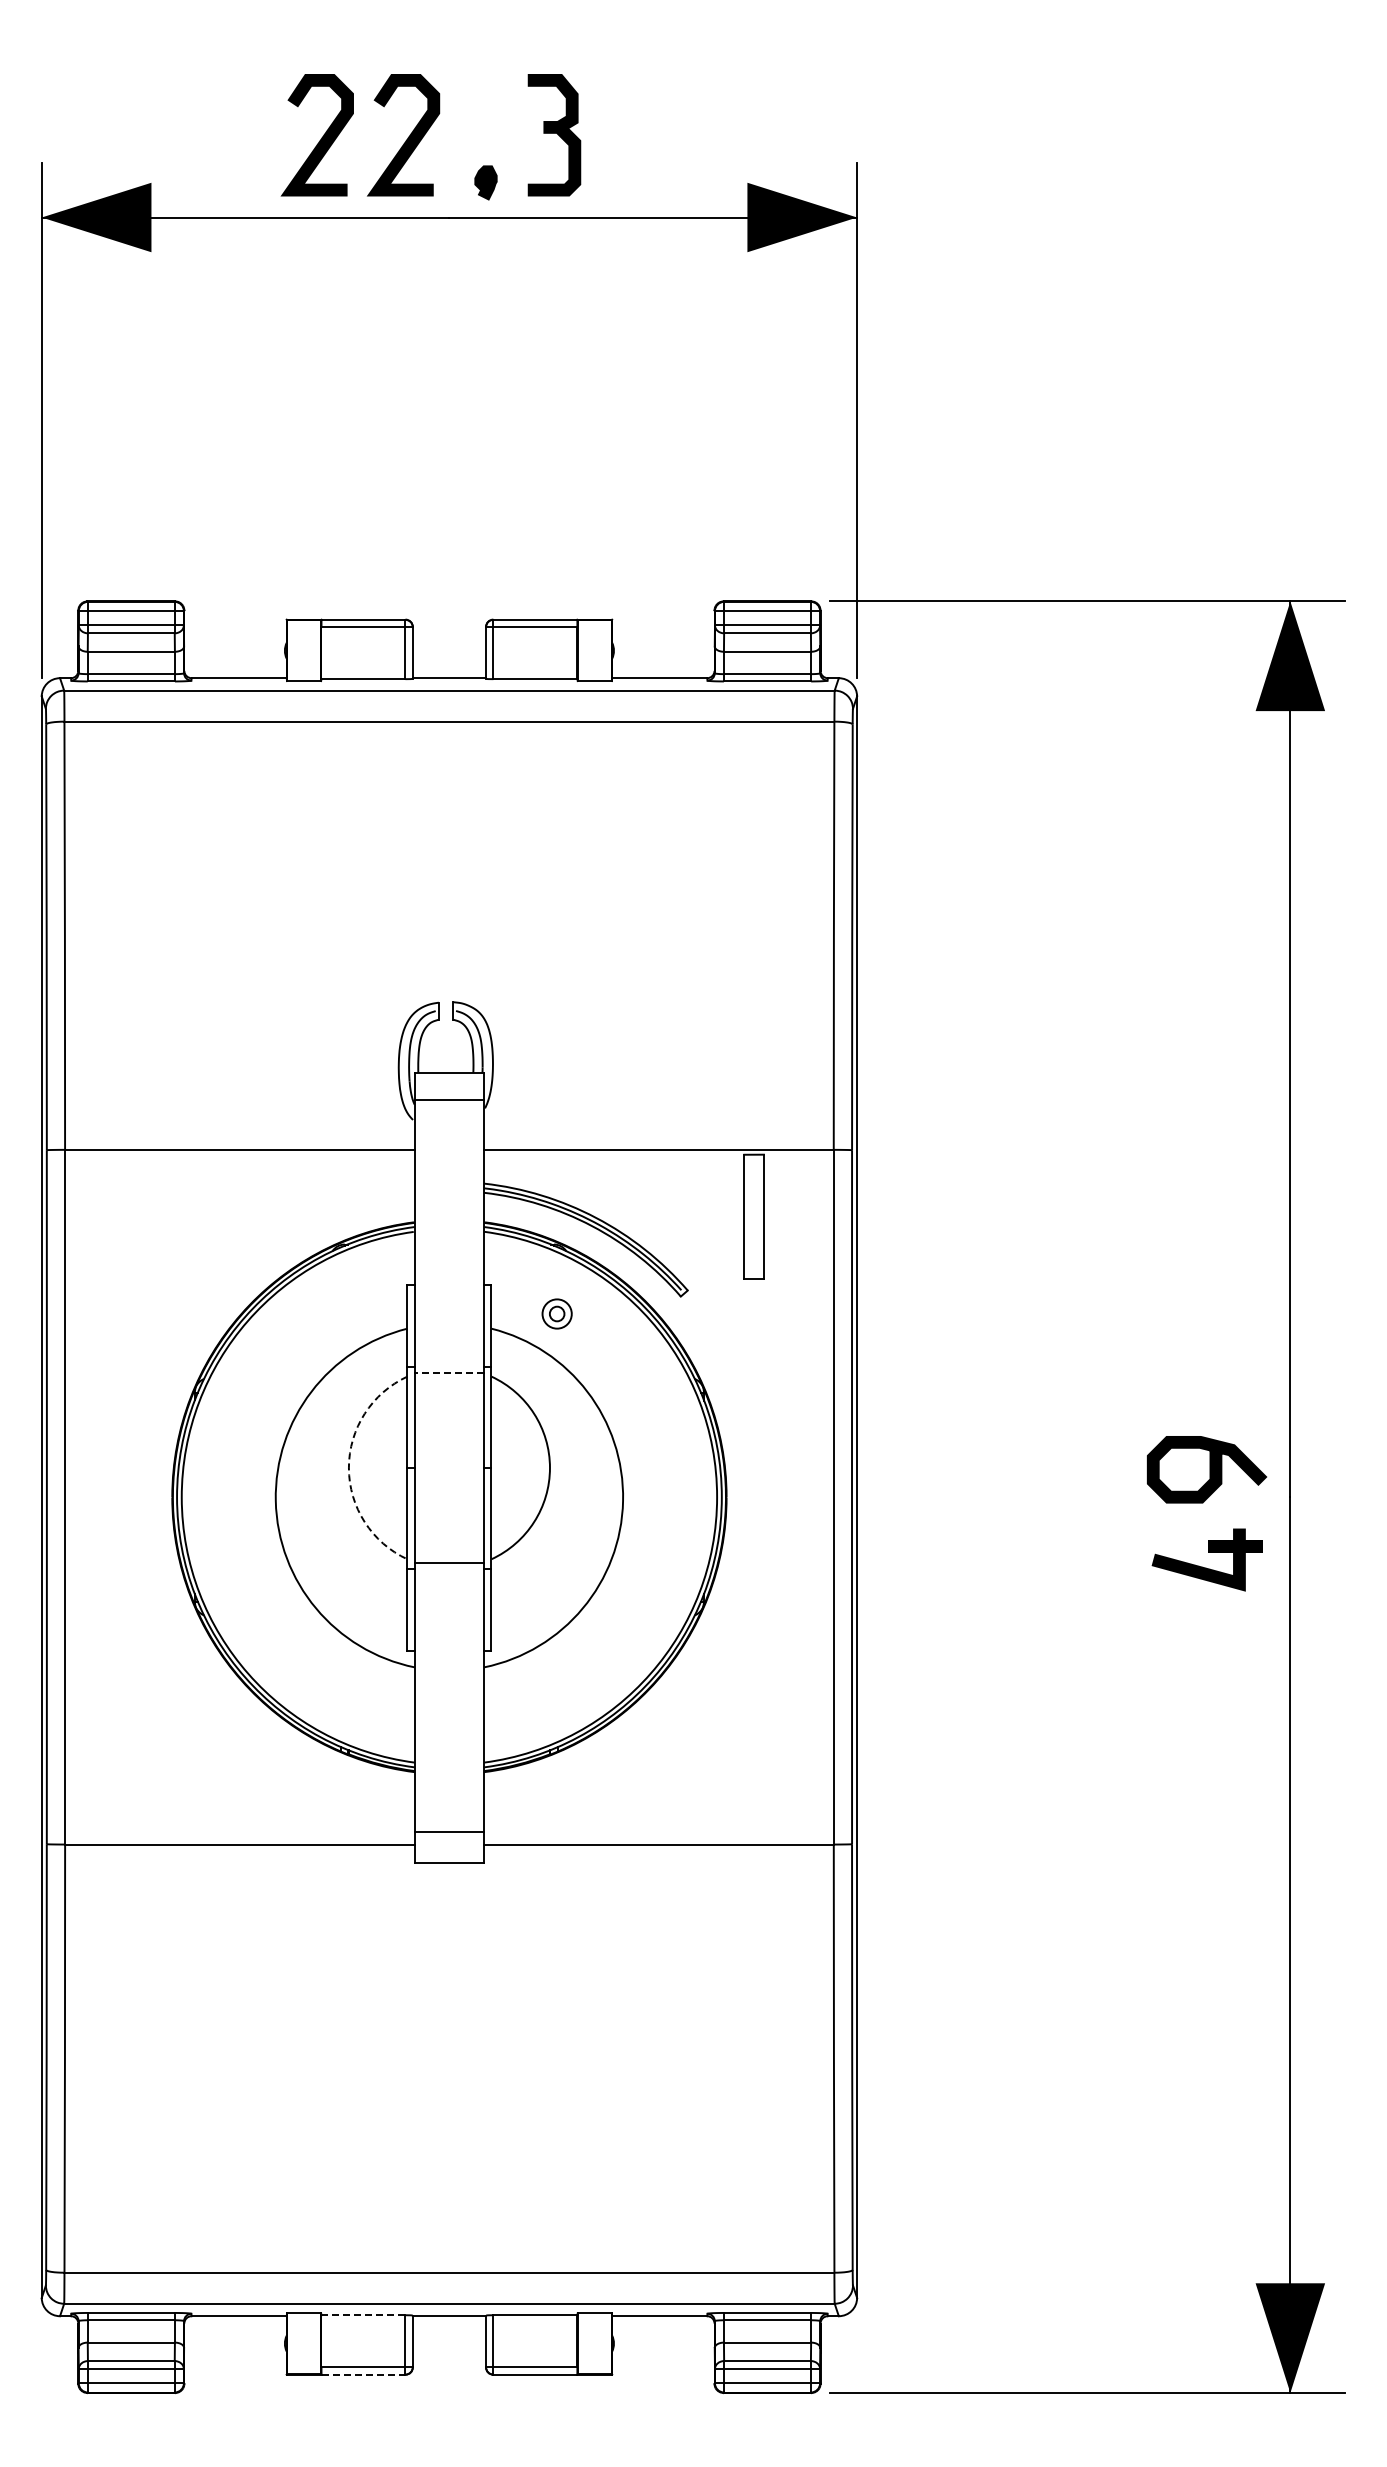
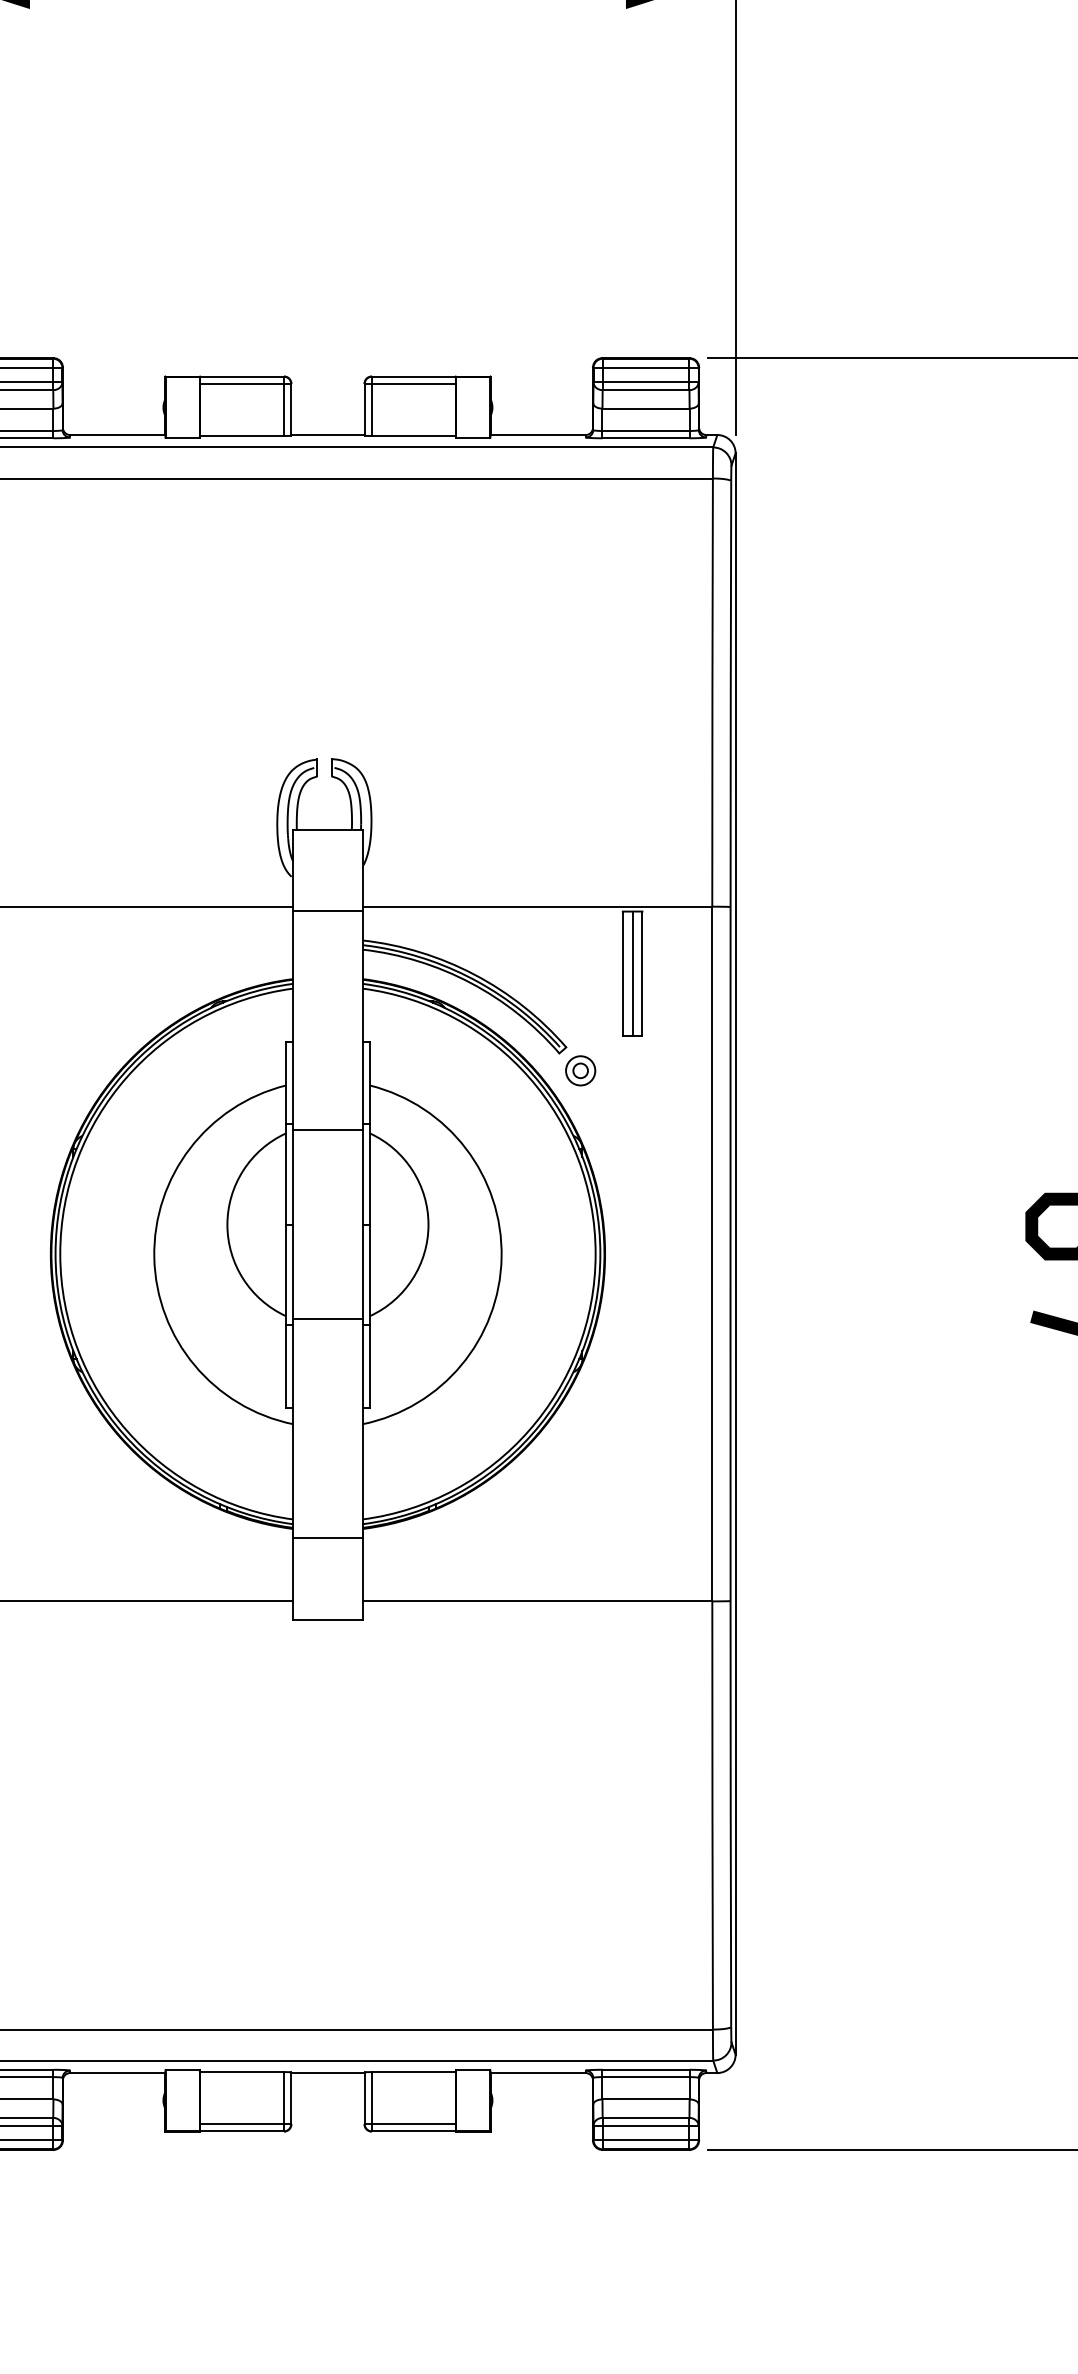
line: (449, 1100) -> (328, 911), moved
line: (754, 1216) -> (633, 973), added
part: (556, 1313) -> (580, 1070), moved
line: (449, 1373) -> (328, 1130), dashed -> solid
arc: (348, 1467) -> (227, 1224), dashed -> solid
line: (449, 1831) -> (328, 1538), moved
line: (363, 2315) -> (242, 2072), dashed -> solid
line: (363, 2374) -> (242, 2131), dashed -> solid

